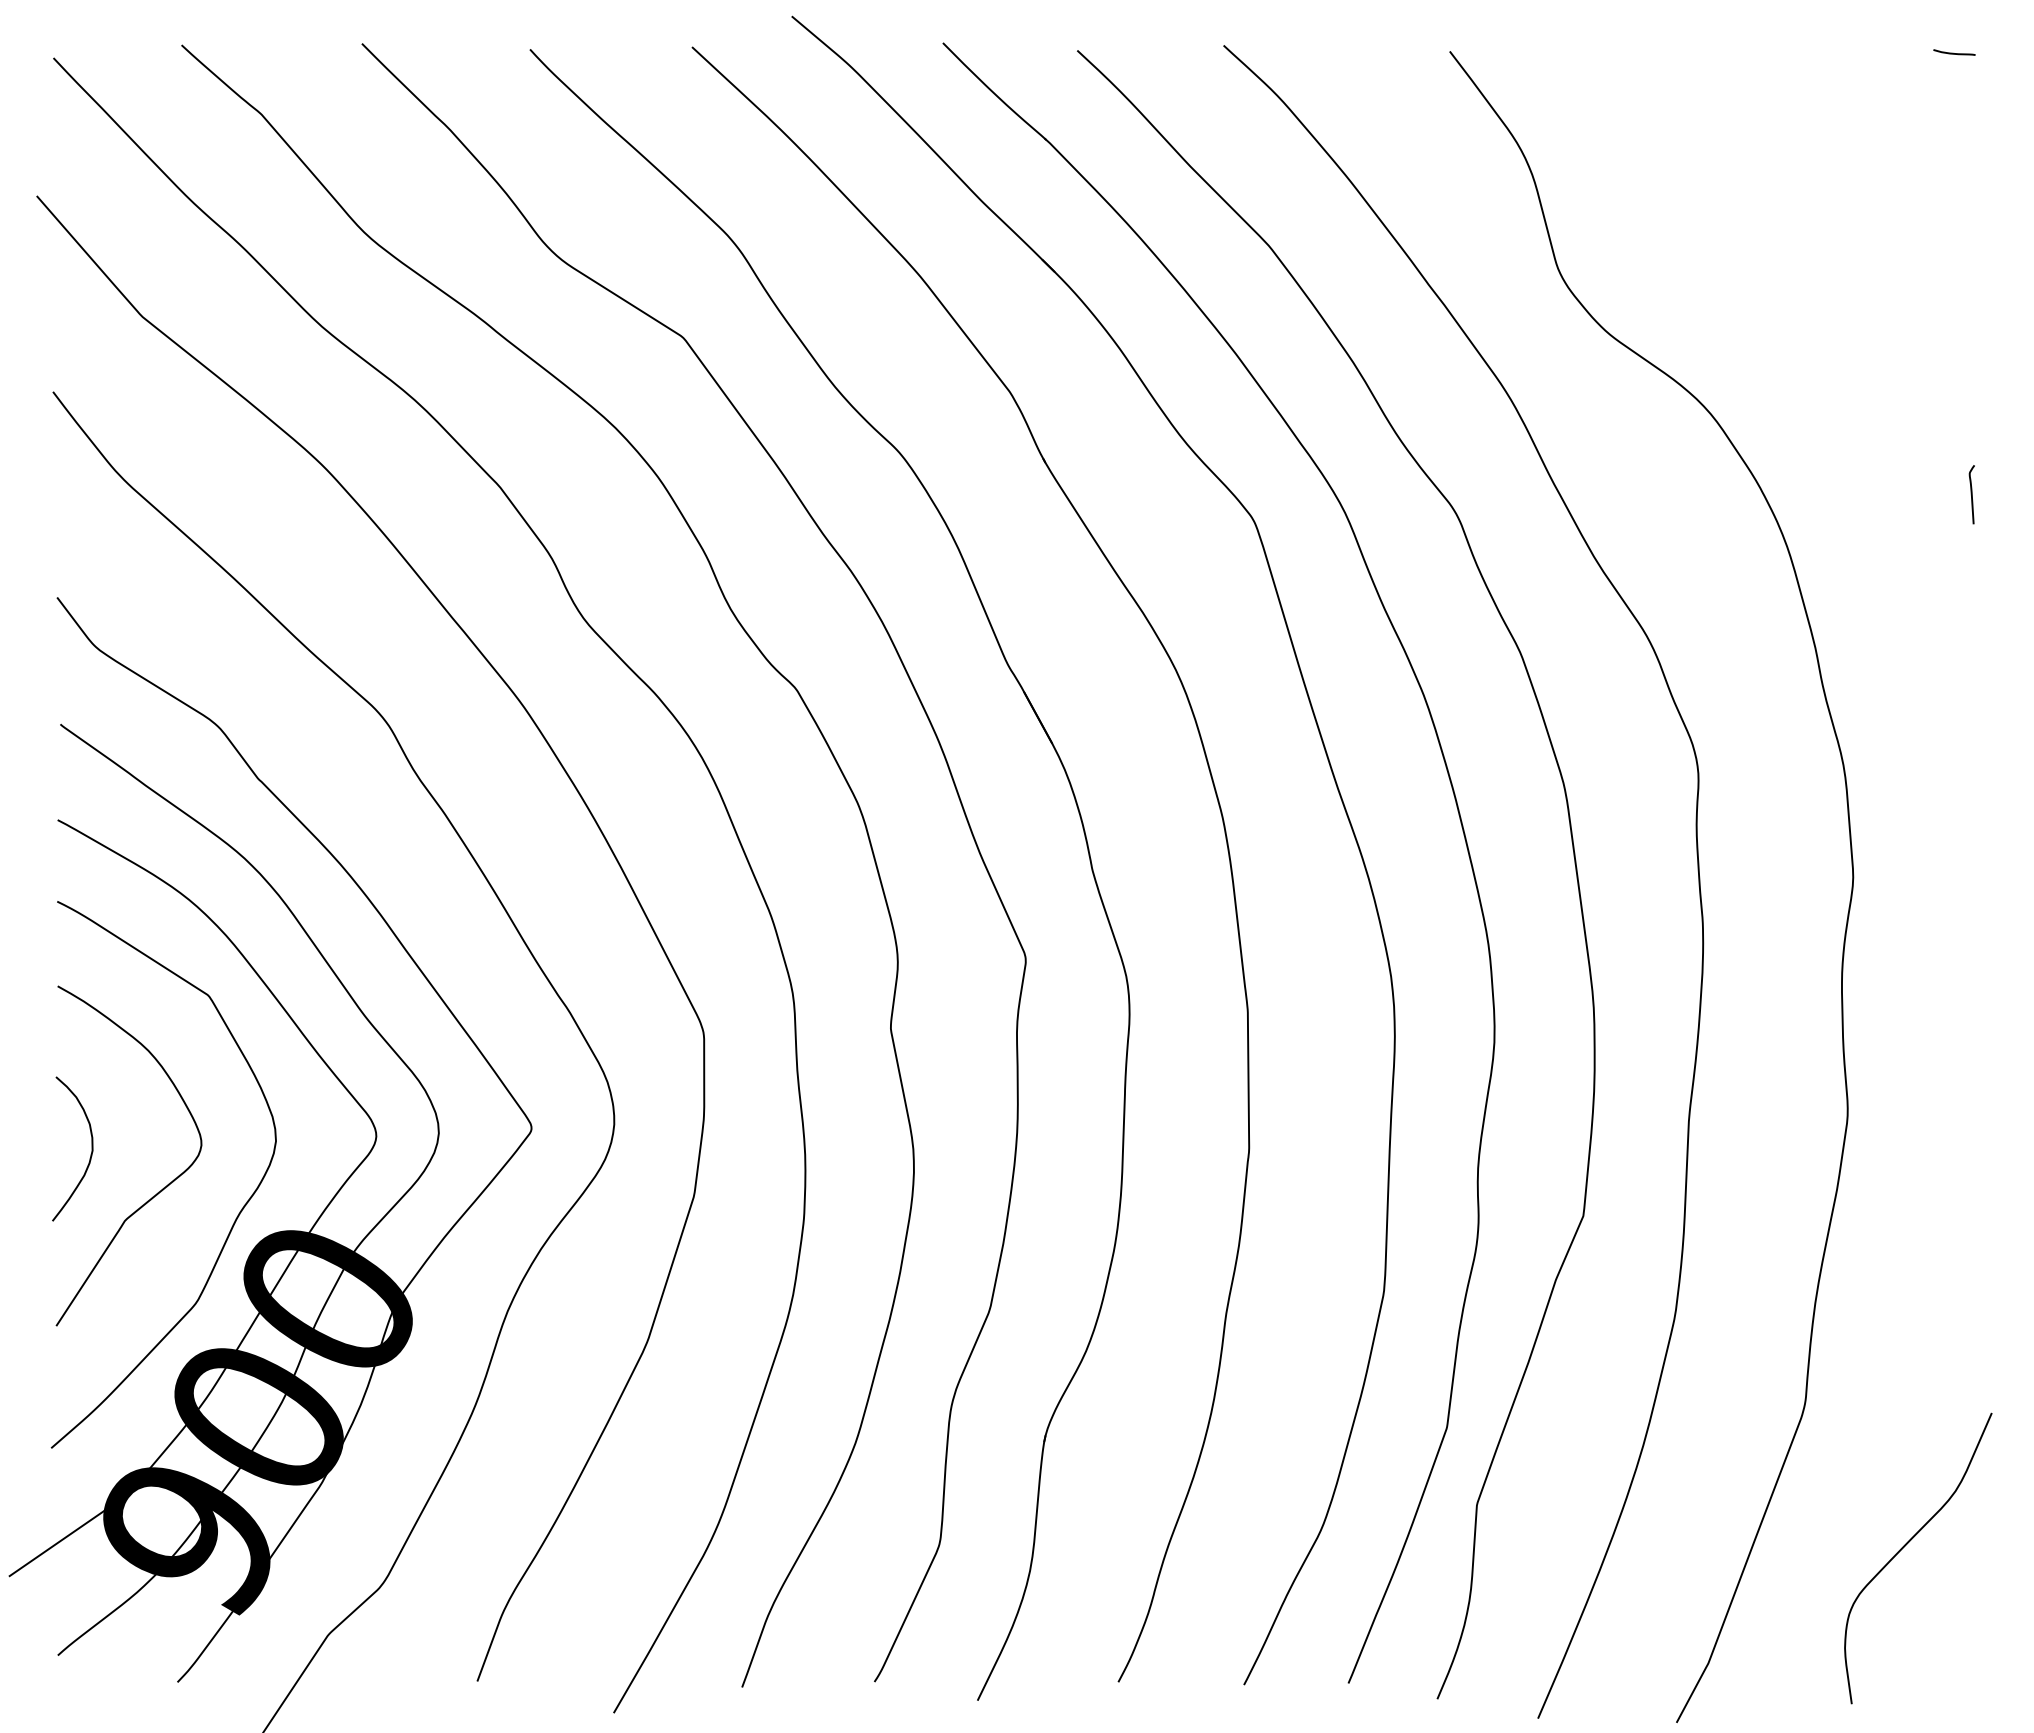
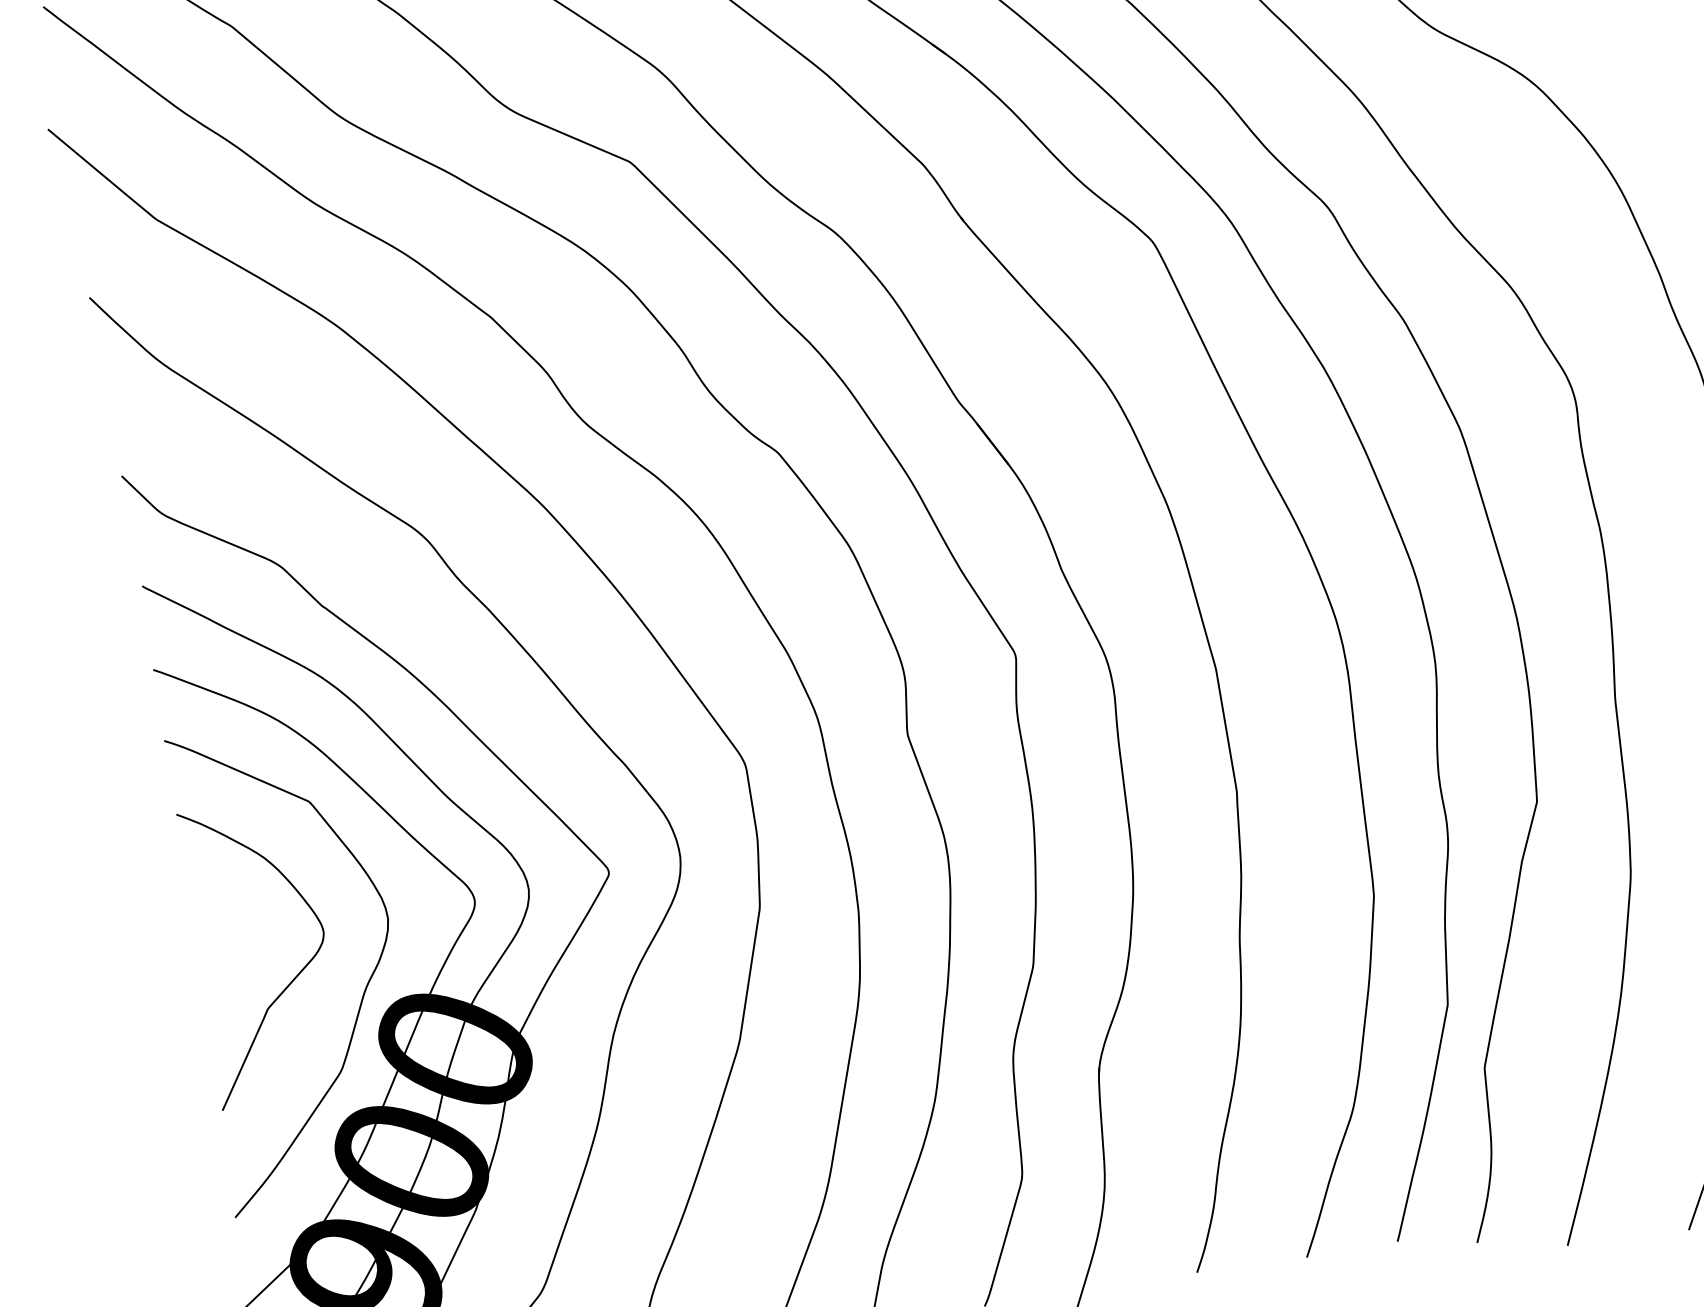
curve: (90, 1154) -> (228, 956), removed

